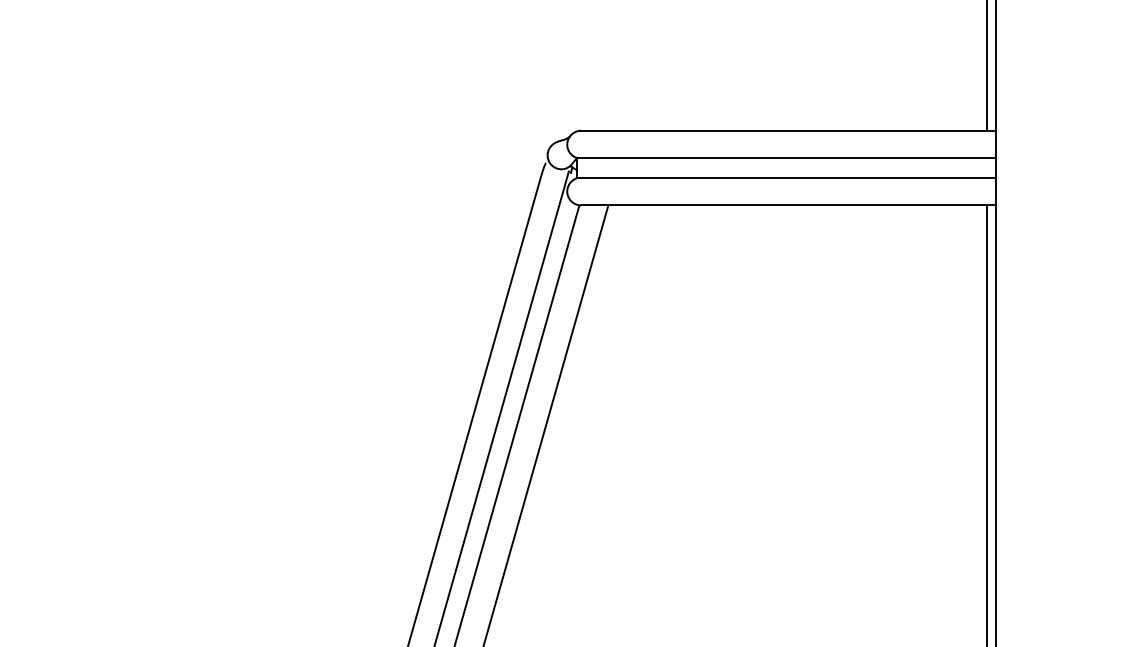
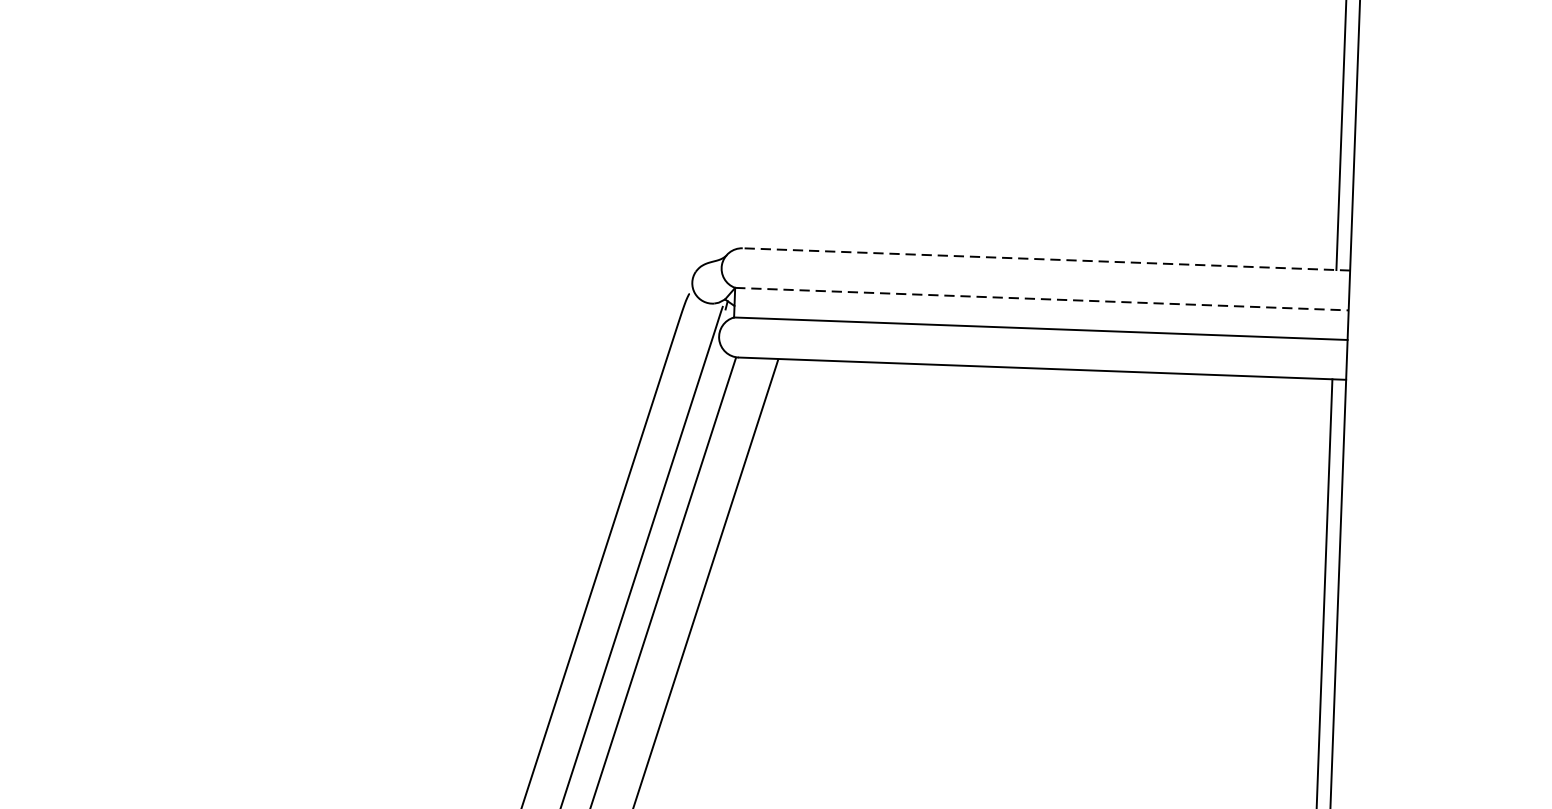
line: (788, 130) -> (1045, 259), solid -> dashed
line: (786, 157) -> (1041, 298), solid -> dashed

